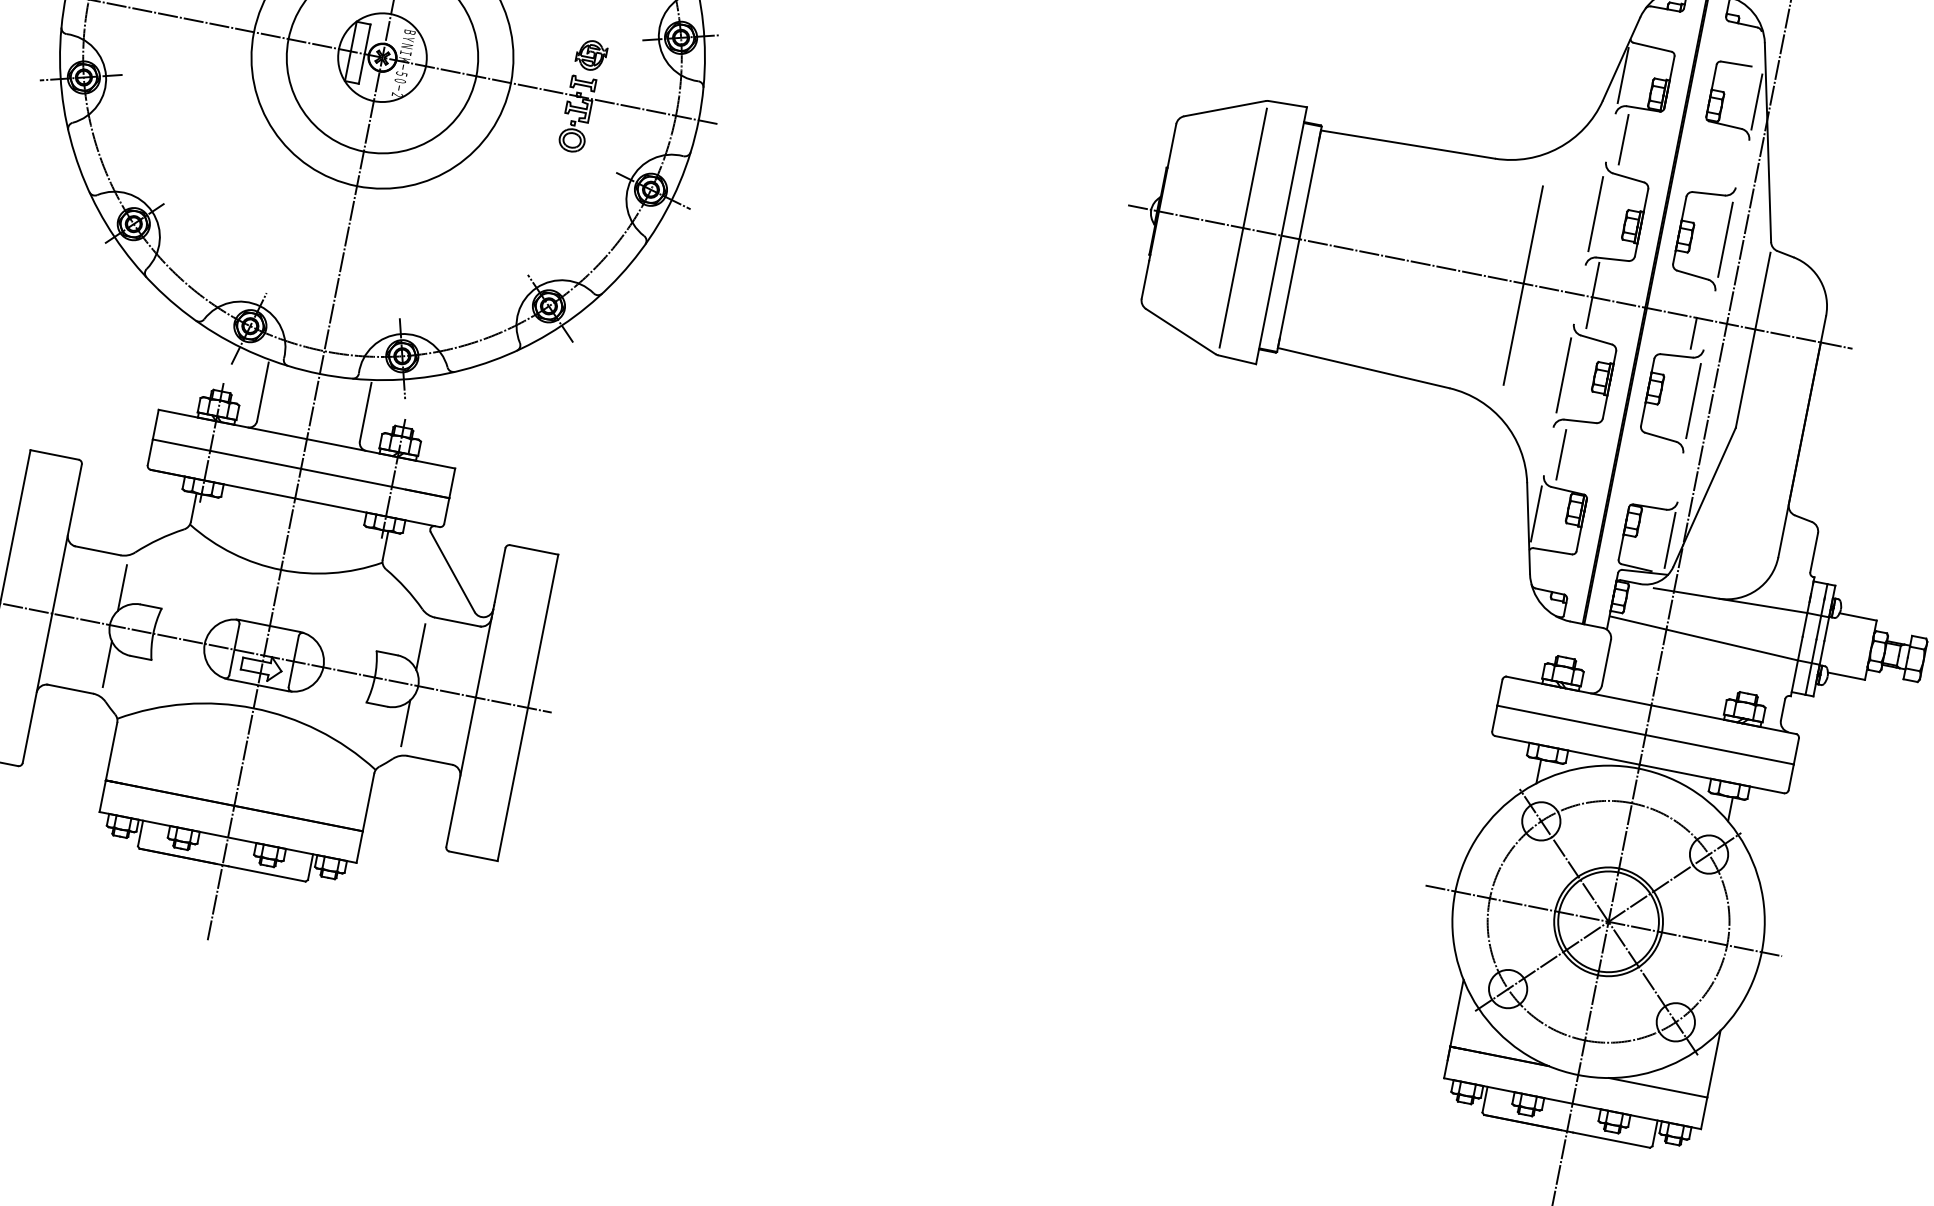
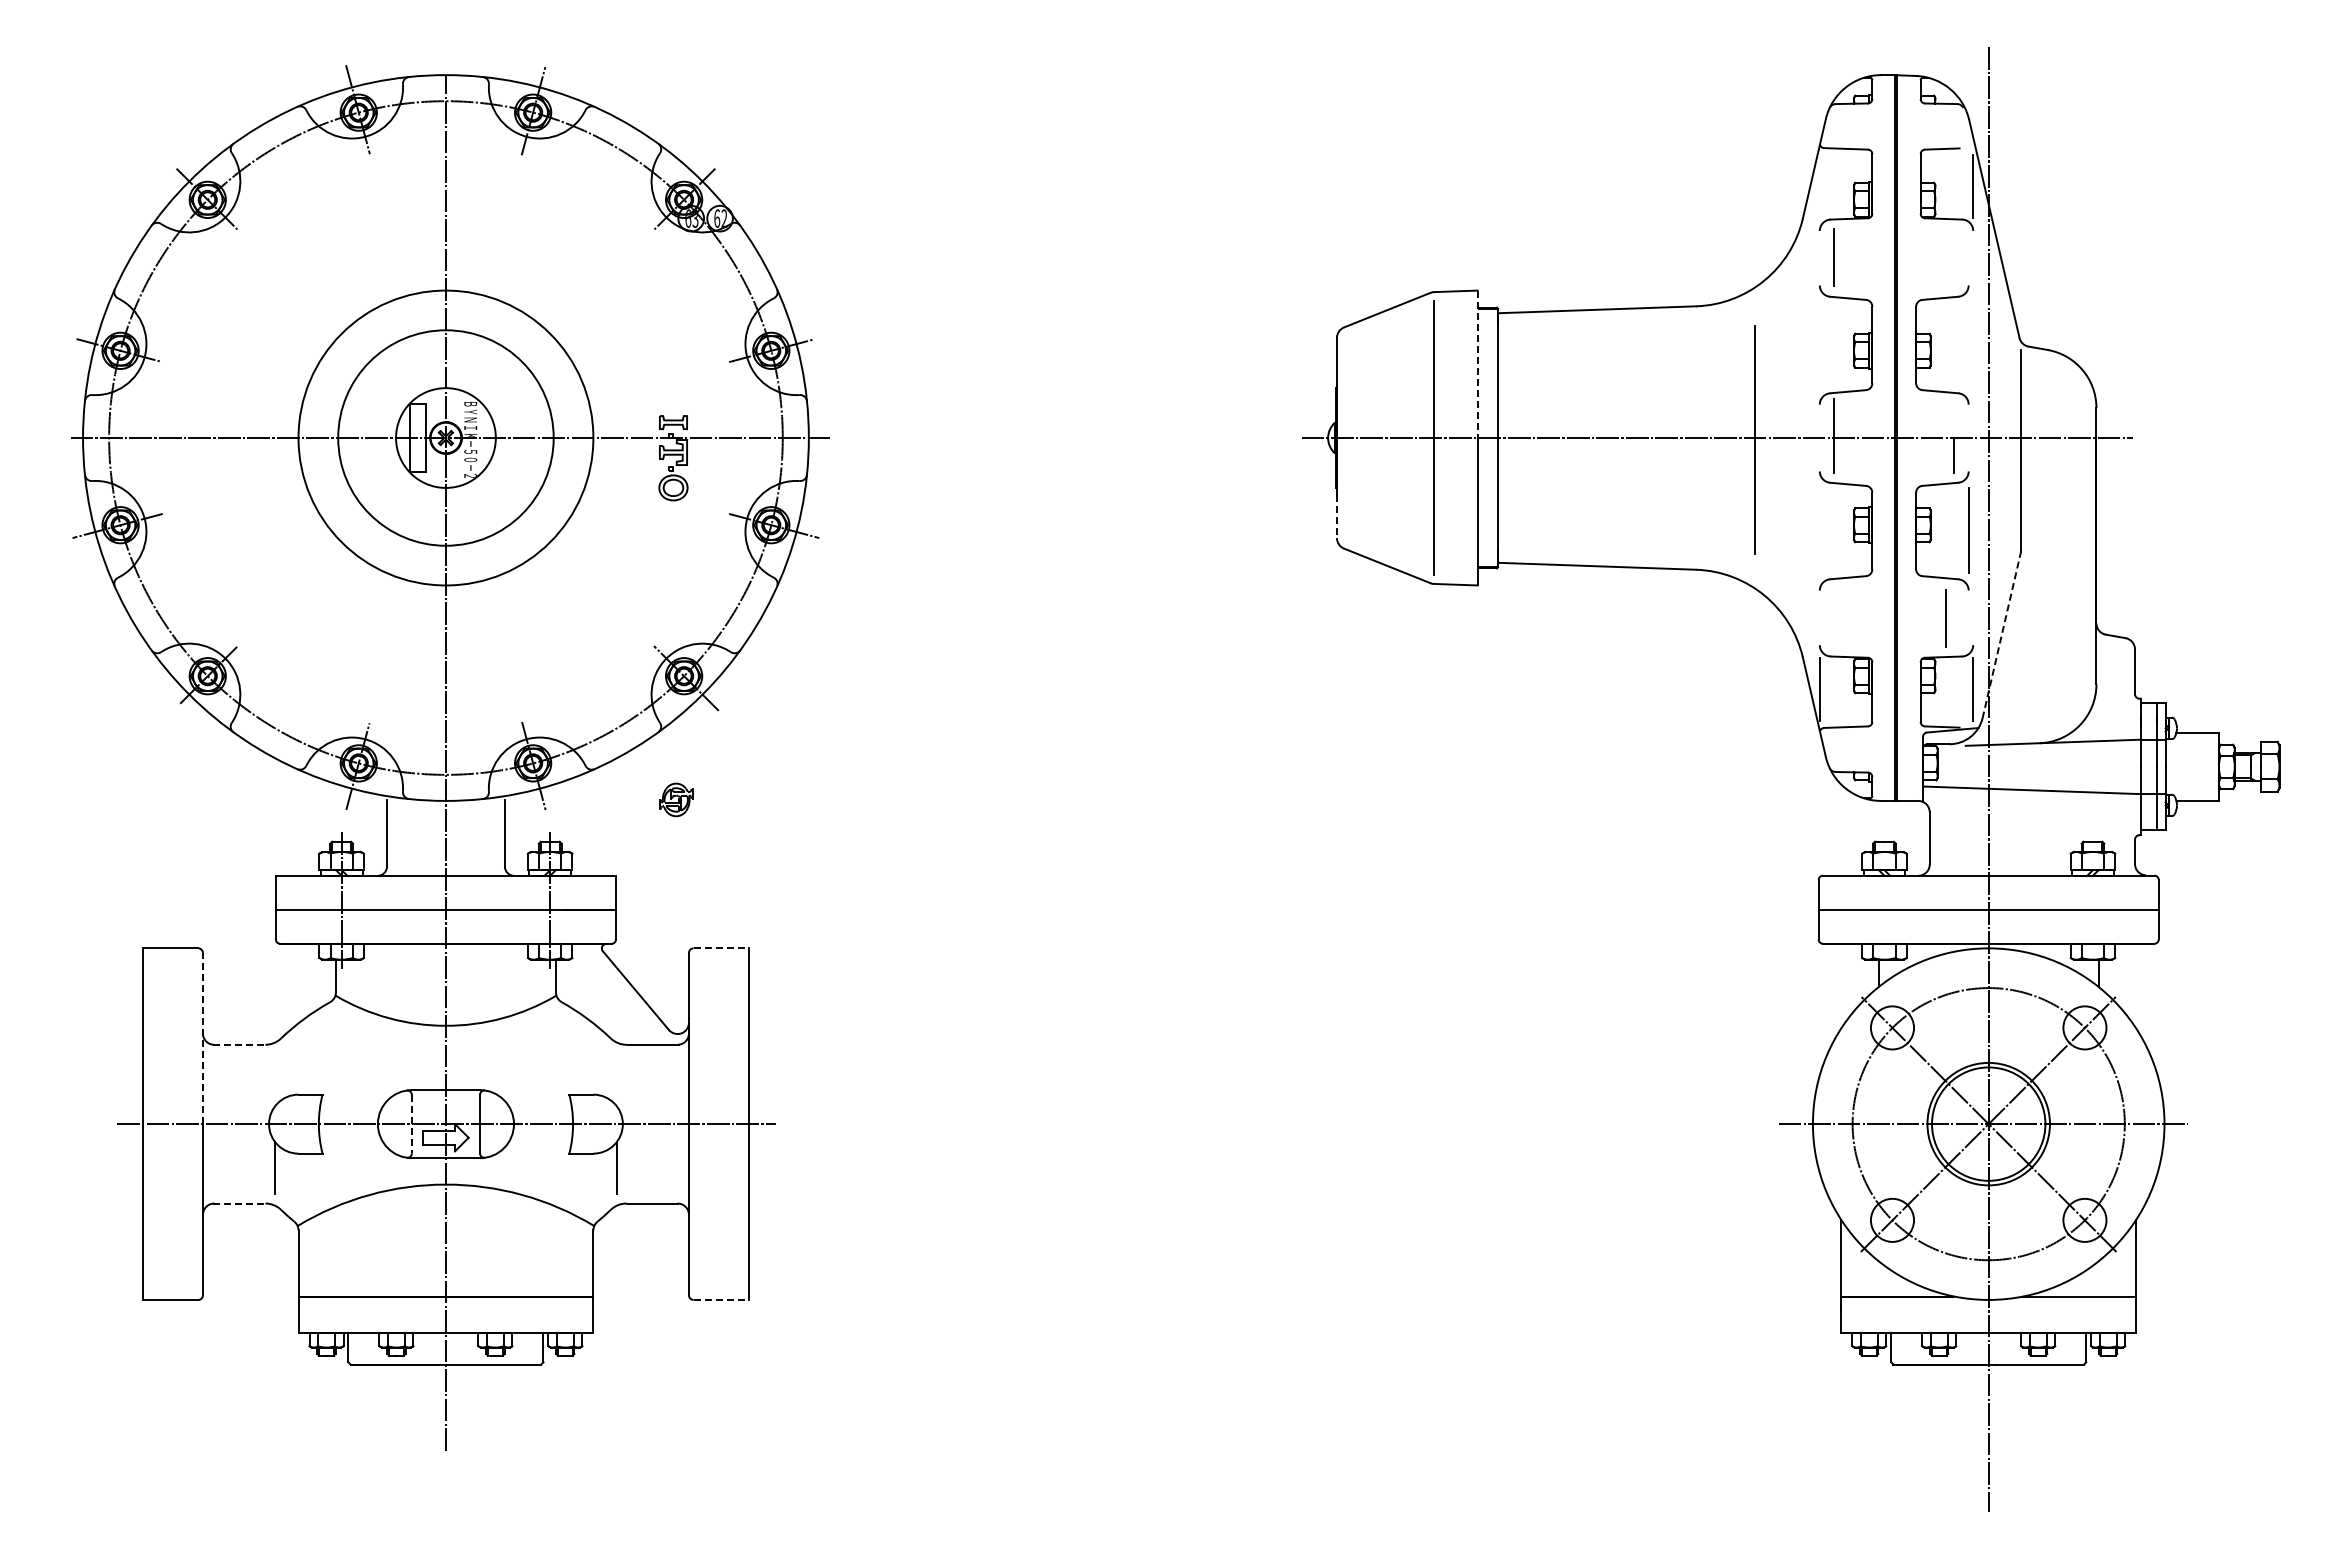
part: (591, 55) -> (676, 799), moved
line: (1622, 75) -> (1819, 186), removed
line: (1294, 171) -> (1477, 364), solid -> dashed
line: (1595, 214) -> (1819, 345), removed
line: (1725, 239) -> (1968, 345), removed
line: (1145, 279) -> (1336, 516), solid -> dashed
line: (1563, 375) -> (1819, 530), removed
line: (1560, 454) -> (1945, 618), moved
line: (1704, 497) -> (2001, 634), solid -> dashed
line: (66, 538) -> (202, 1038), solid -> dashed
line: (97, 550) -> (239, 1044), solid -> dashed
line: (534, 550) -> (721, 948), solid -> dashed
line: (122, 587) -> (274, 1080), removed
line: (421, 647) -> (617, 1080), removed
line: (234, 649) -> (411, 1124), solid -> dashed
line: (70, 689) -> (239, 1203), solid -> dashed
line: (473, 855) -> (721, 1299), solid -> dashed

